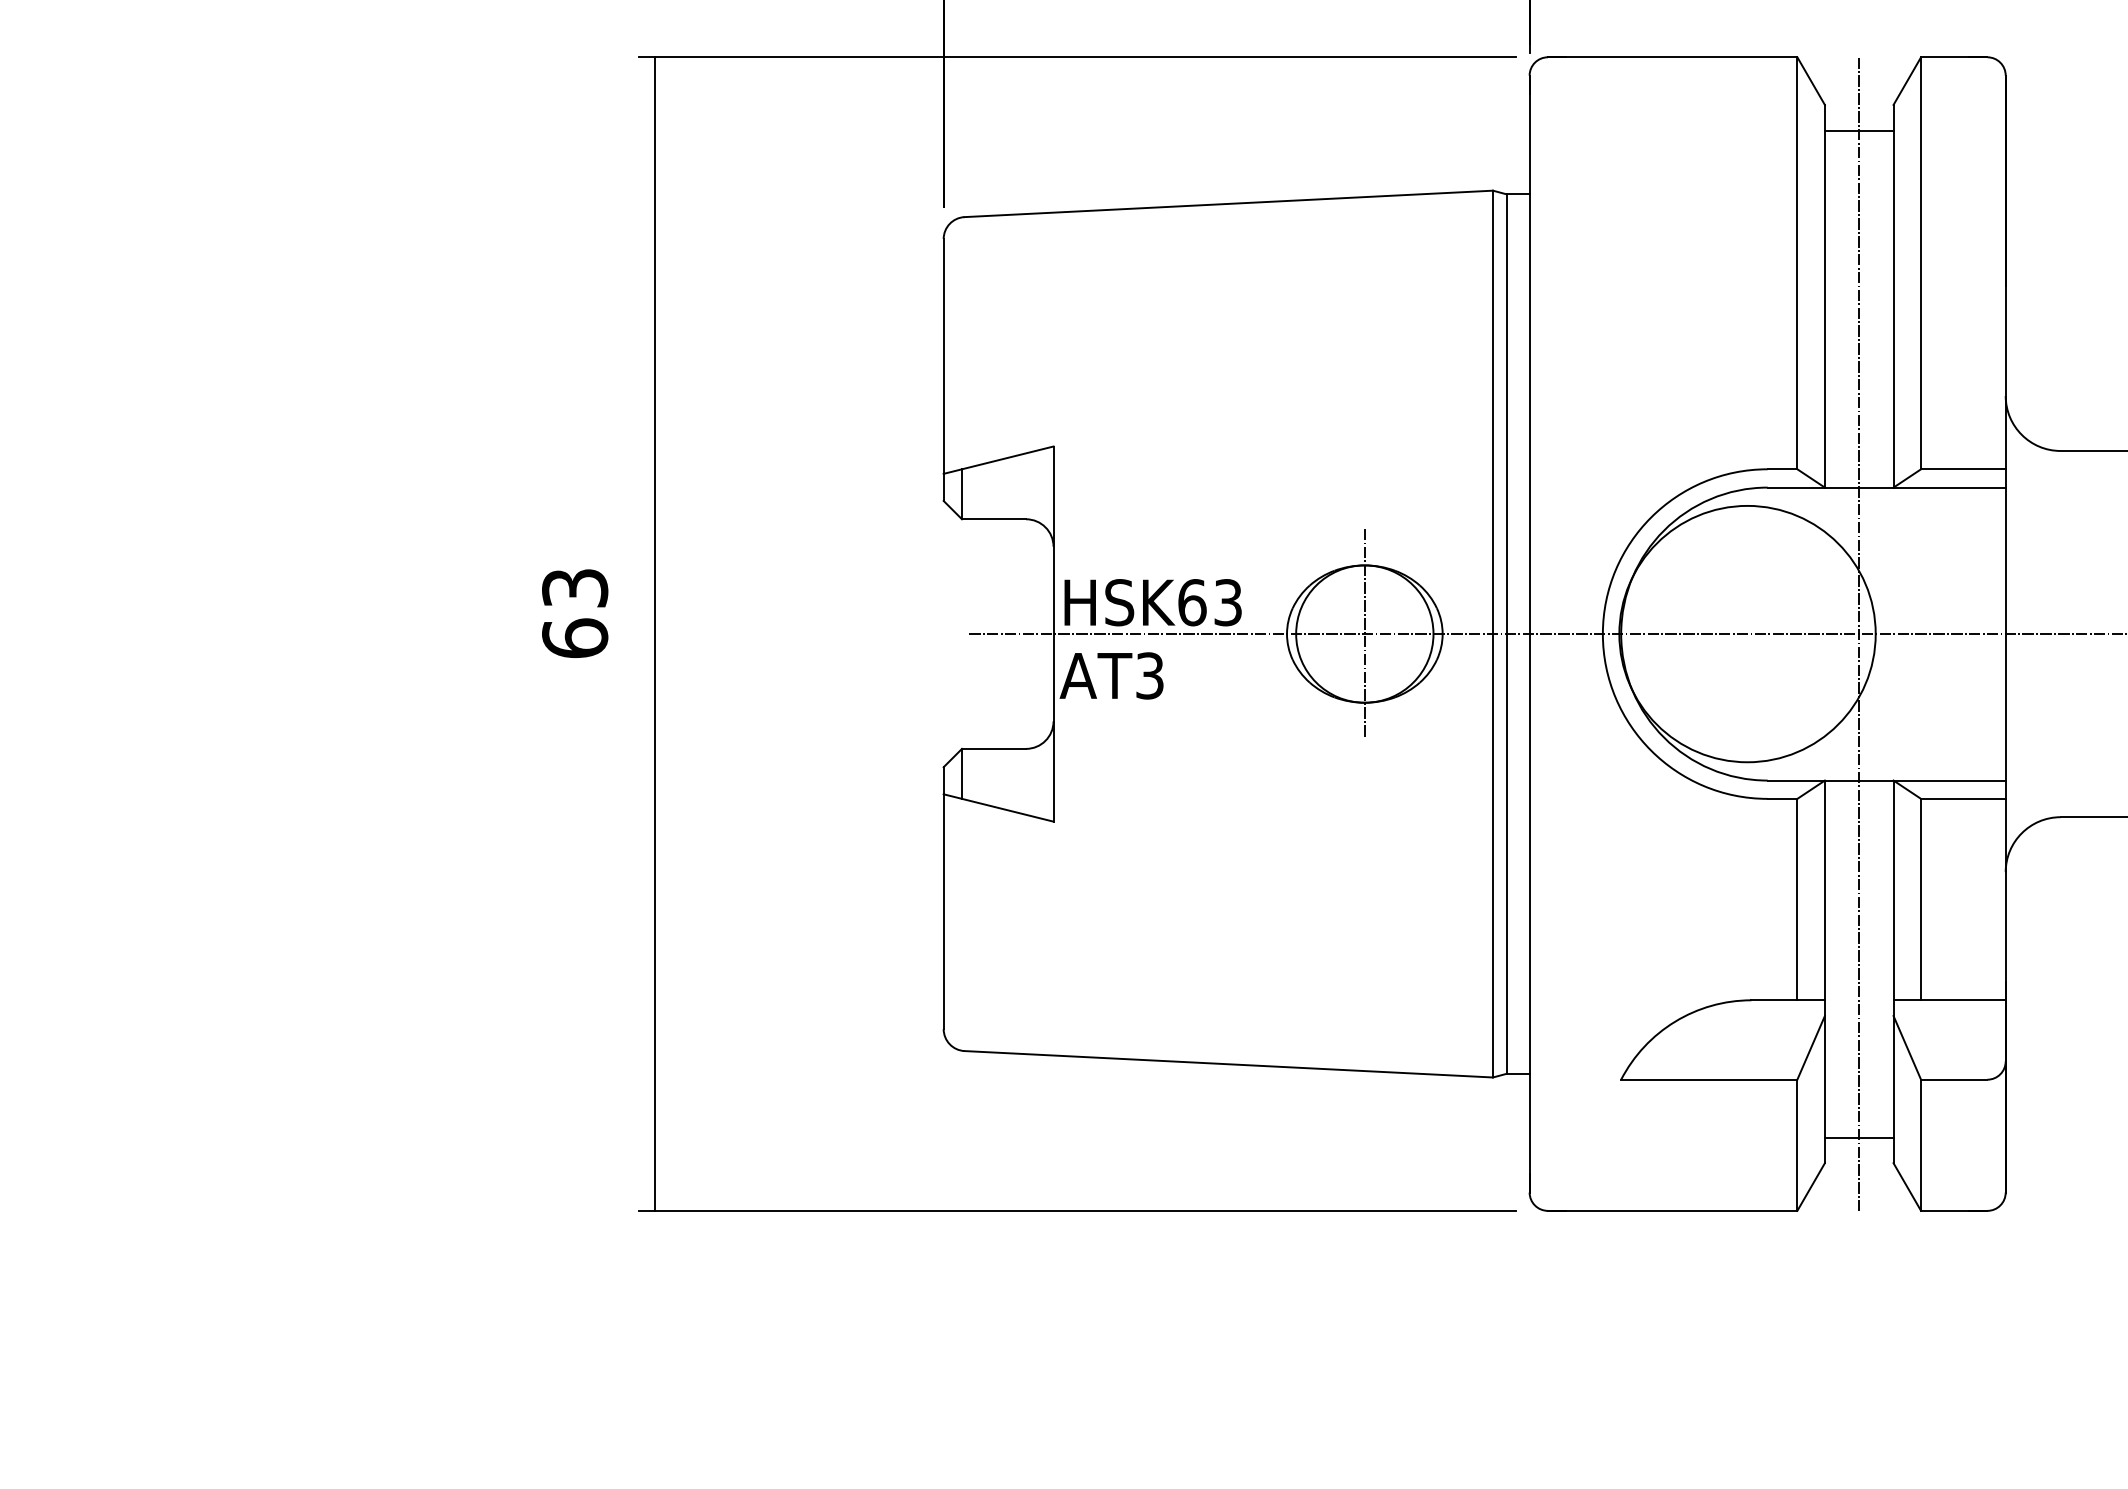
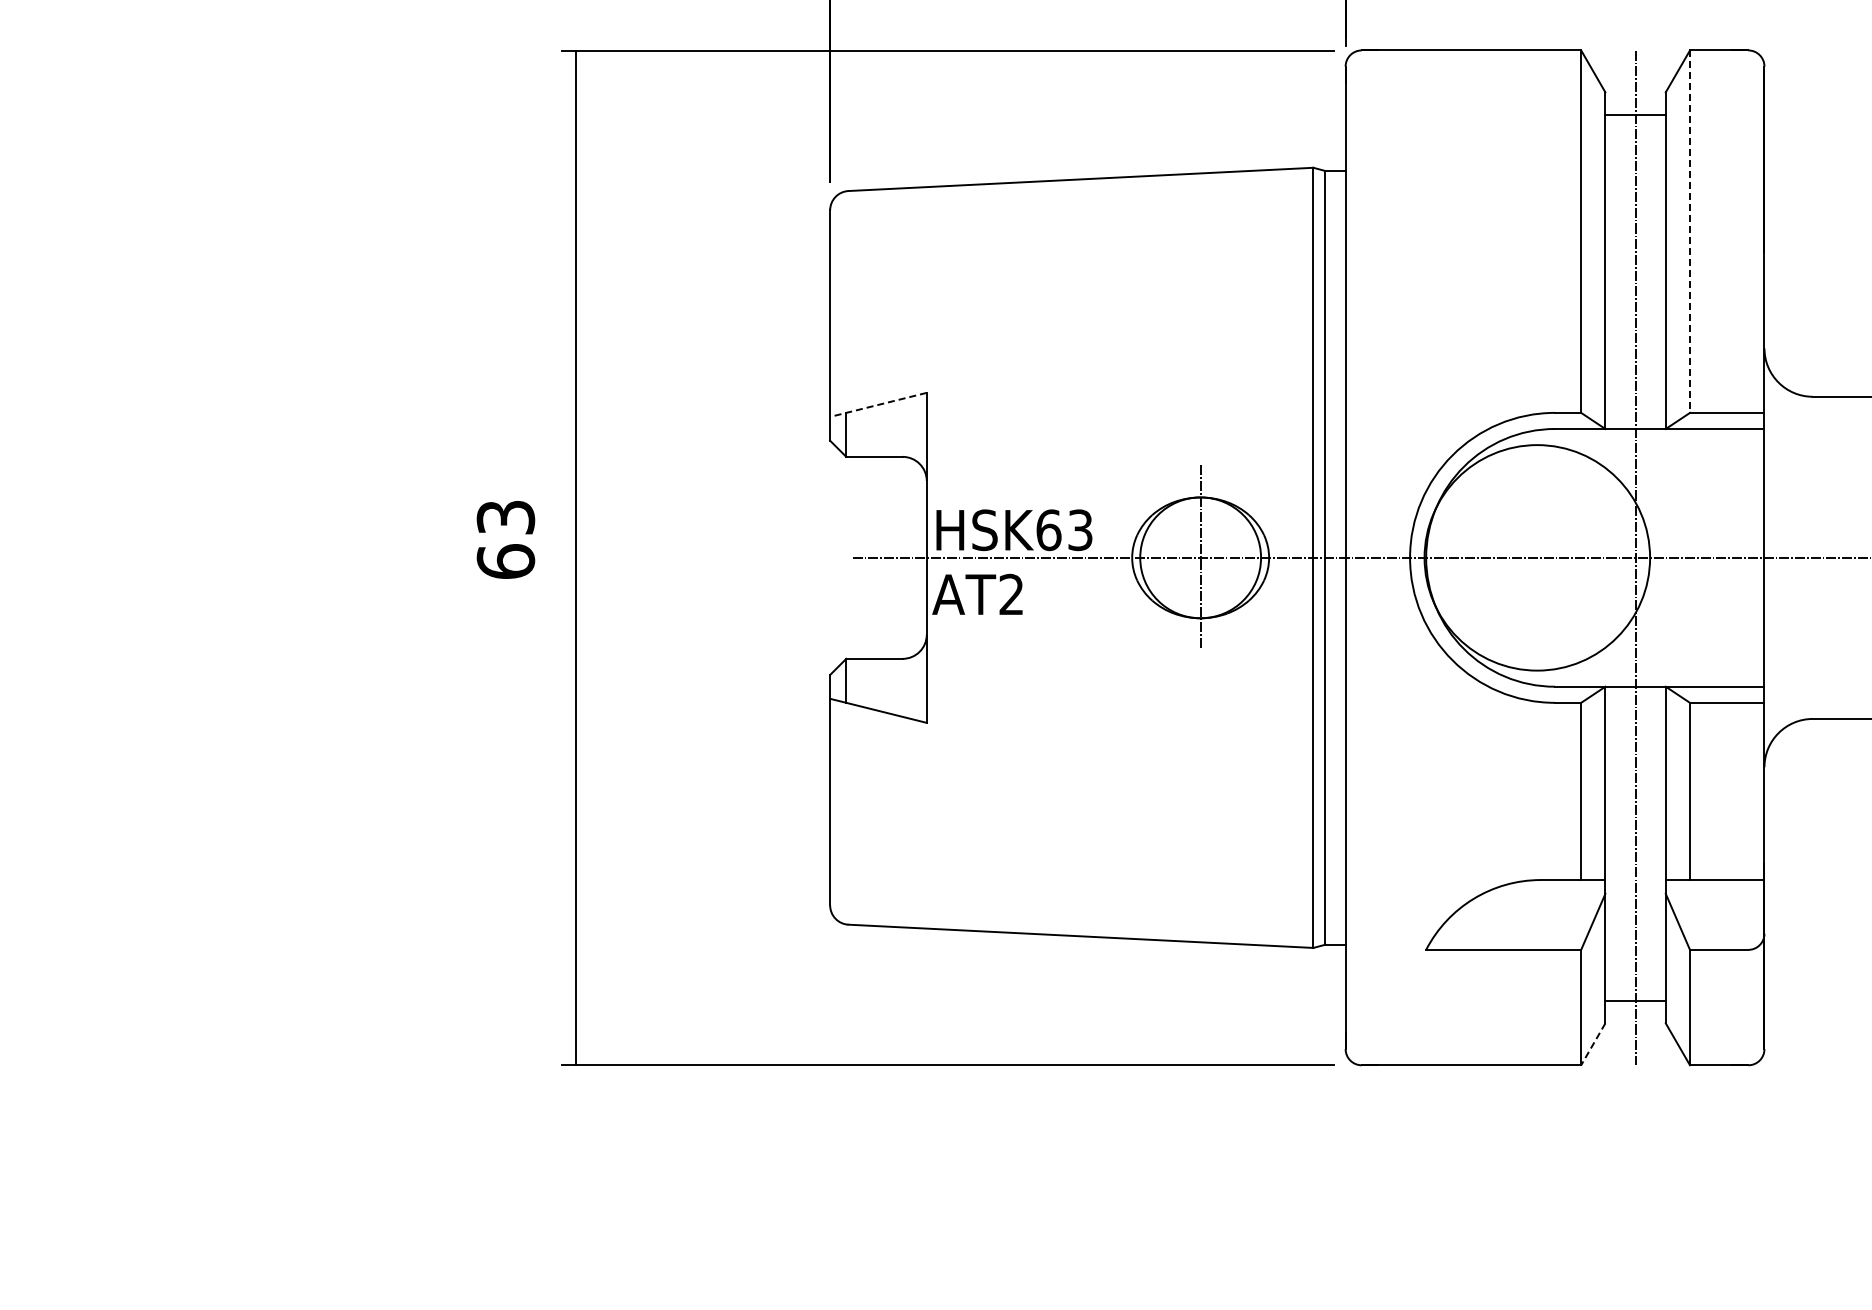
line: (1921, 264) -> (1690, 232), solid -> dashed
line: (998, 459) -> (878, 404), solid -> dashed
text: (1149, 675) -> (1011, 594), AT3 -> AT2
line: (1811, 1187) -> (1593, 1044), solid -> dashed

